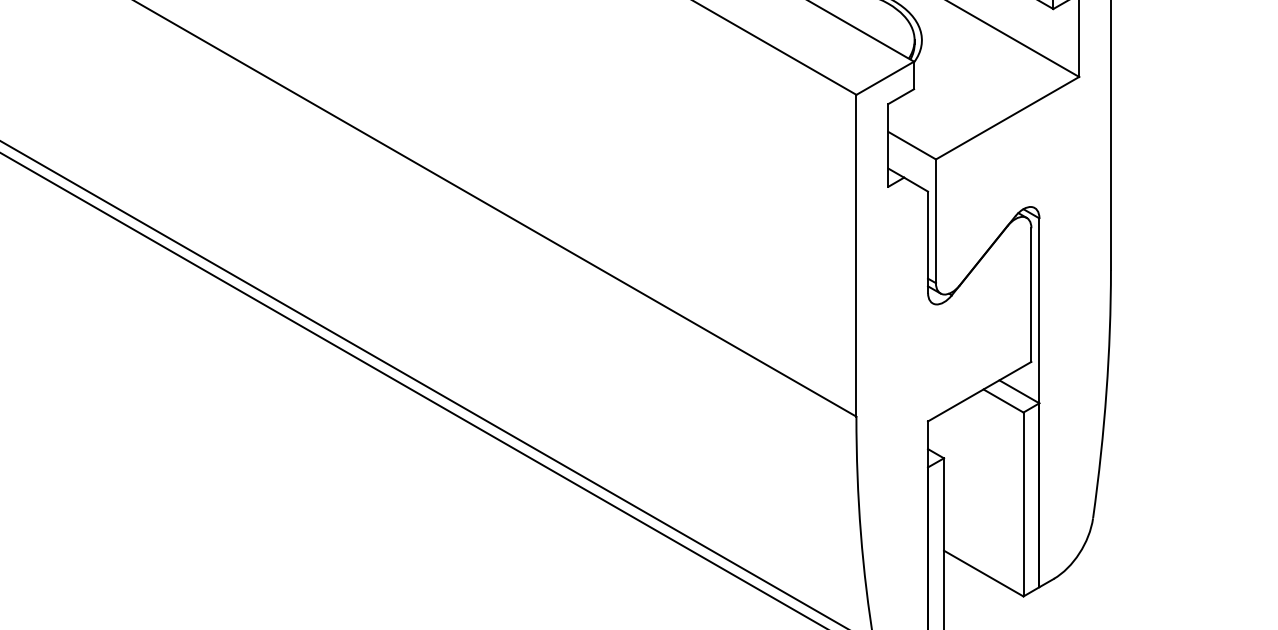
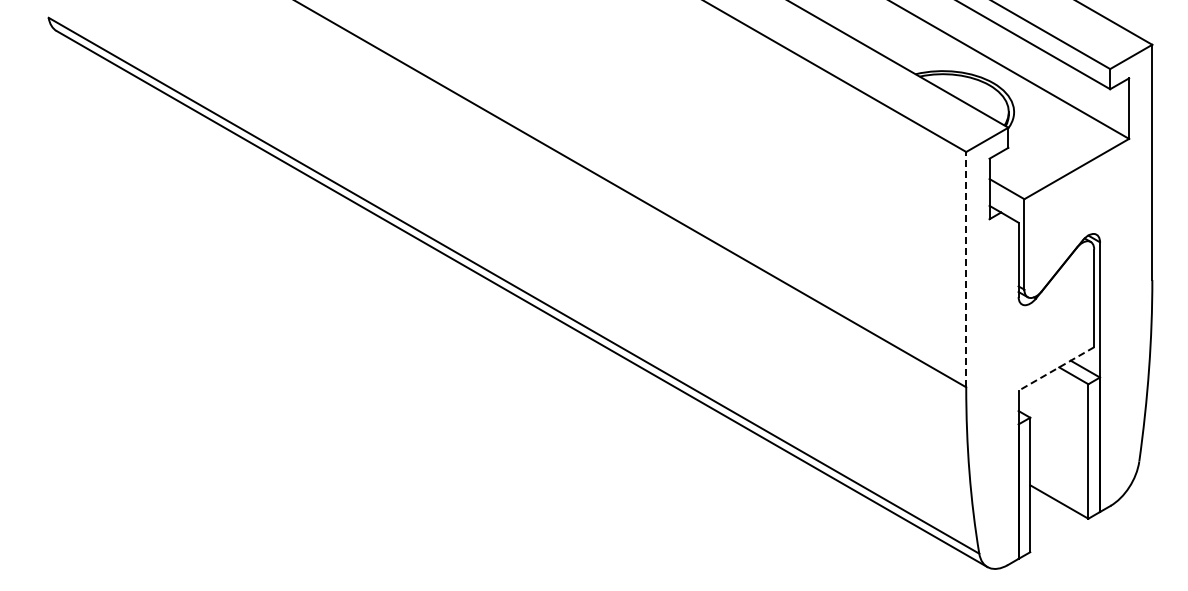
line: (856, 255) -> (966, 269), solid -> dashed
line: (979, 392) -> (1056, 369), solid -> dashed

